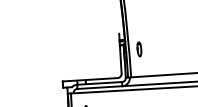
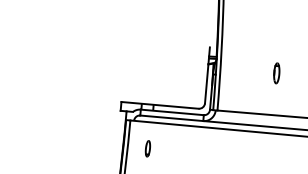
part: (139, 49) -> (276, 73), moved

